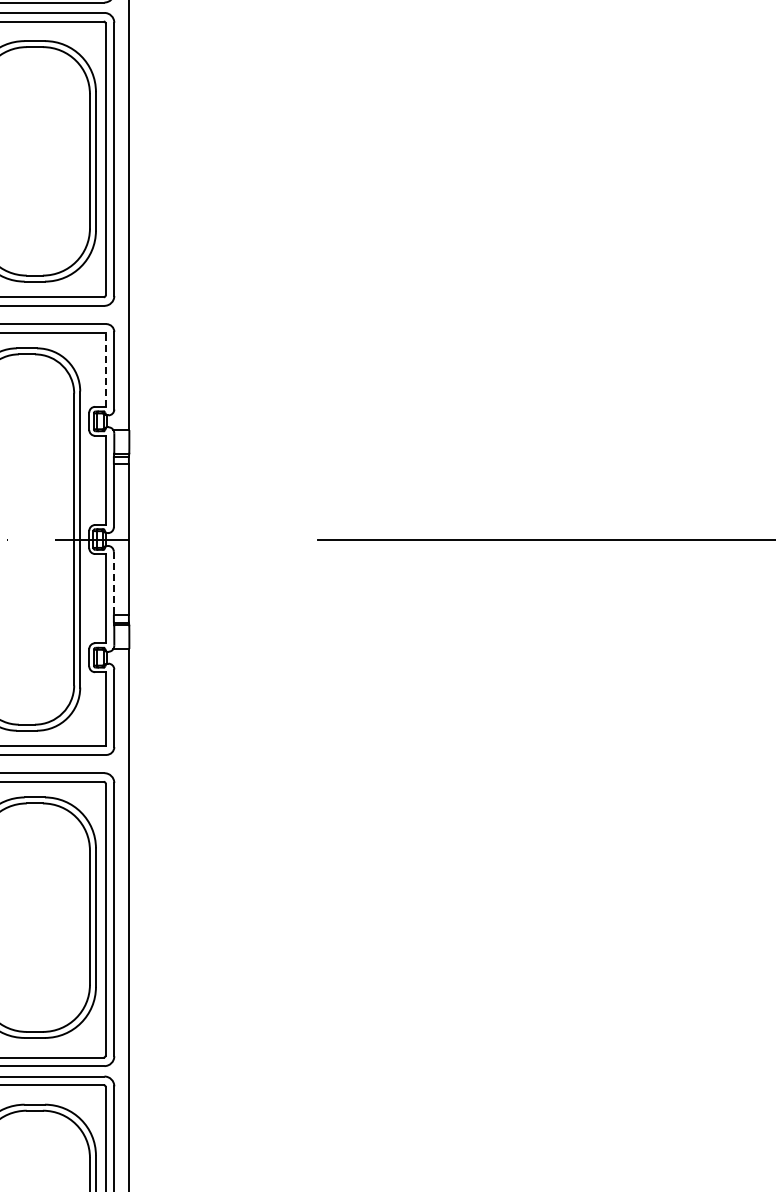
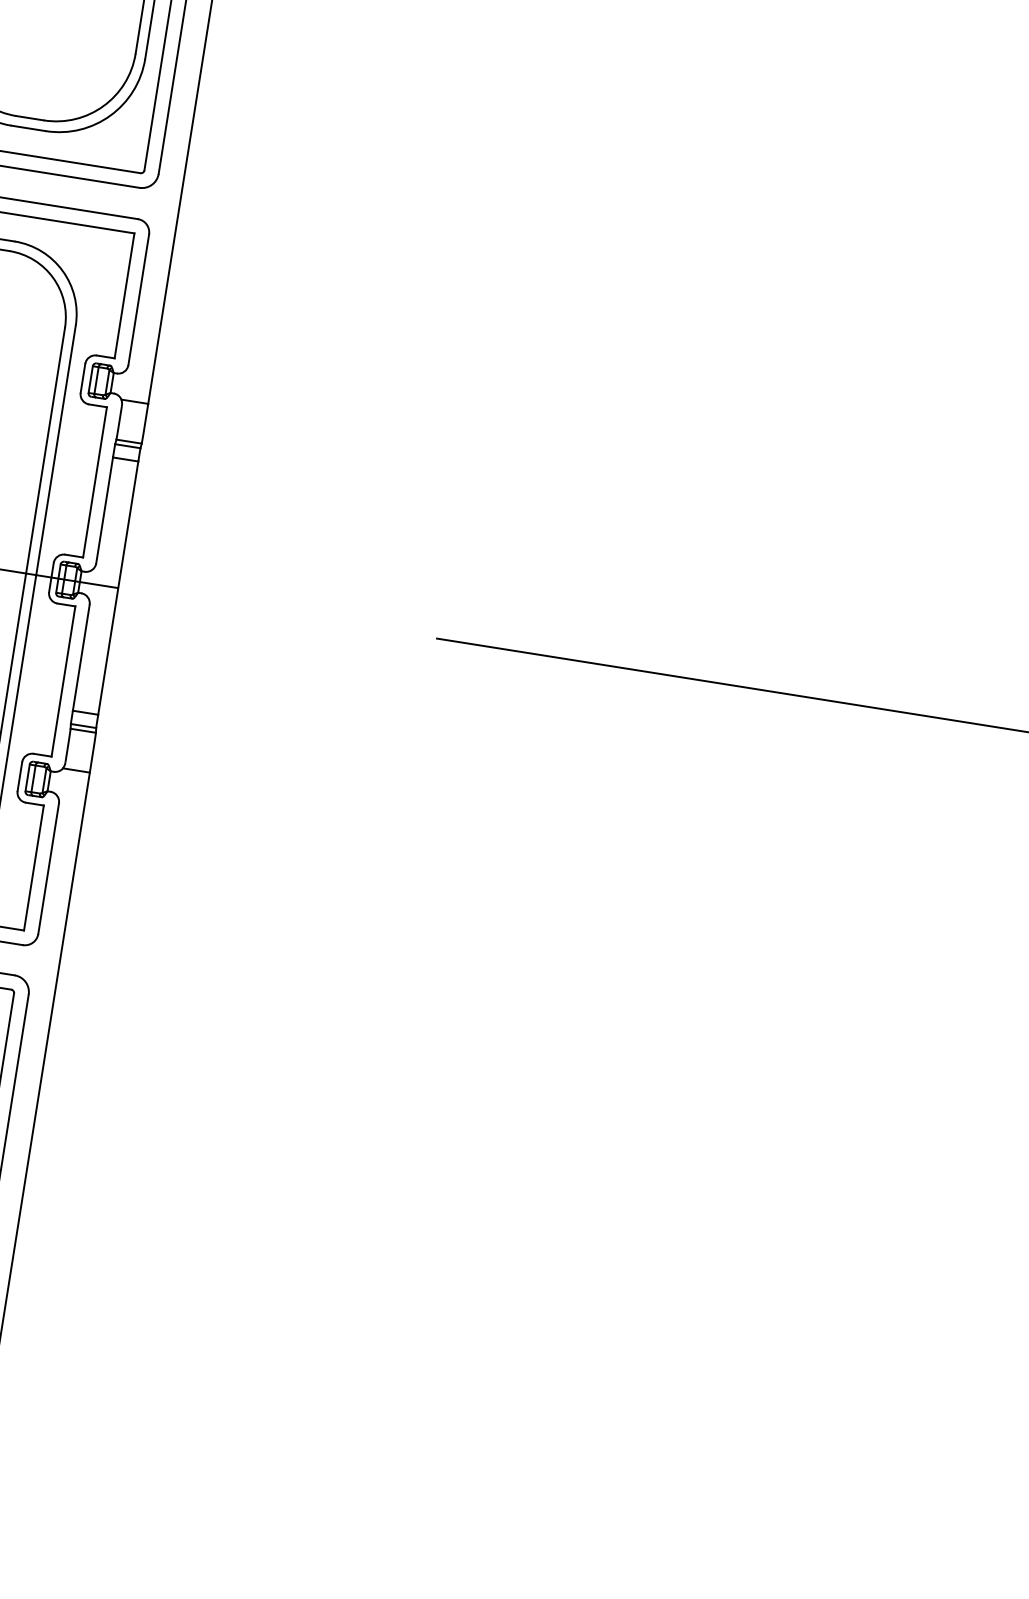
line: (105, 369) -> (124, 295), dashed -> solid
line: (113, 583) -> (80, 658), dashed -> solid

